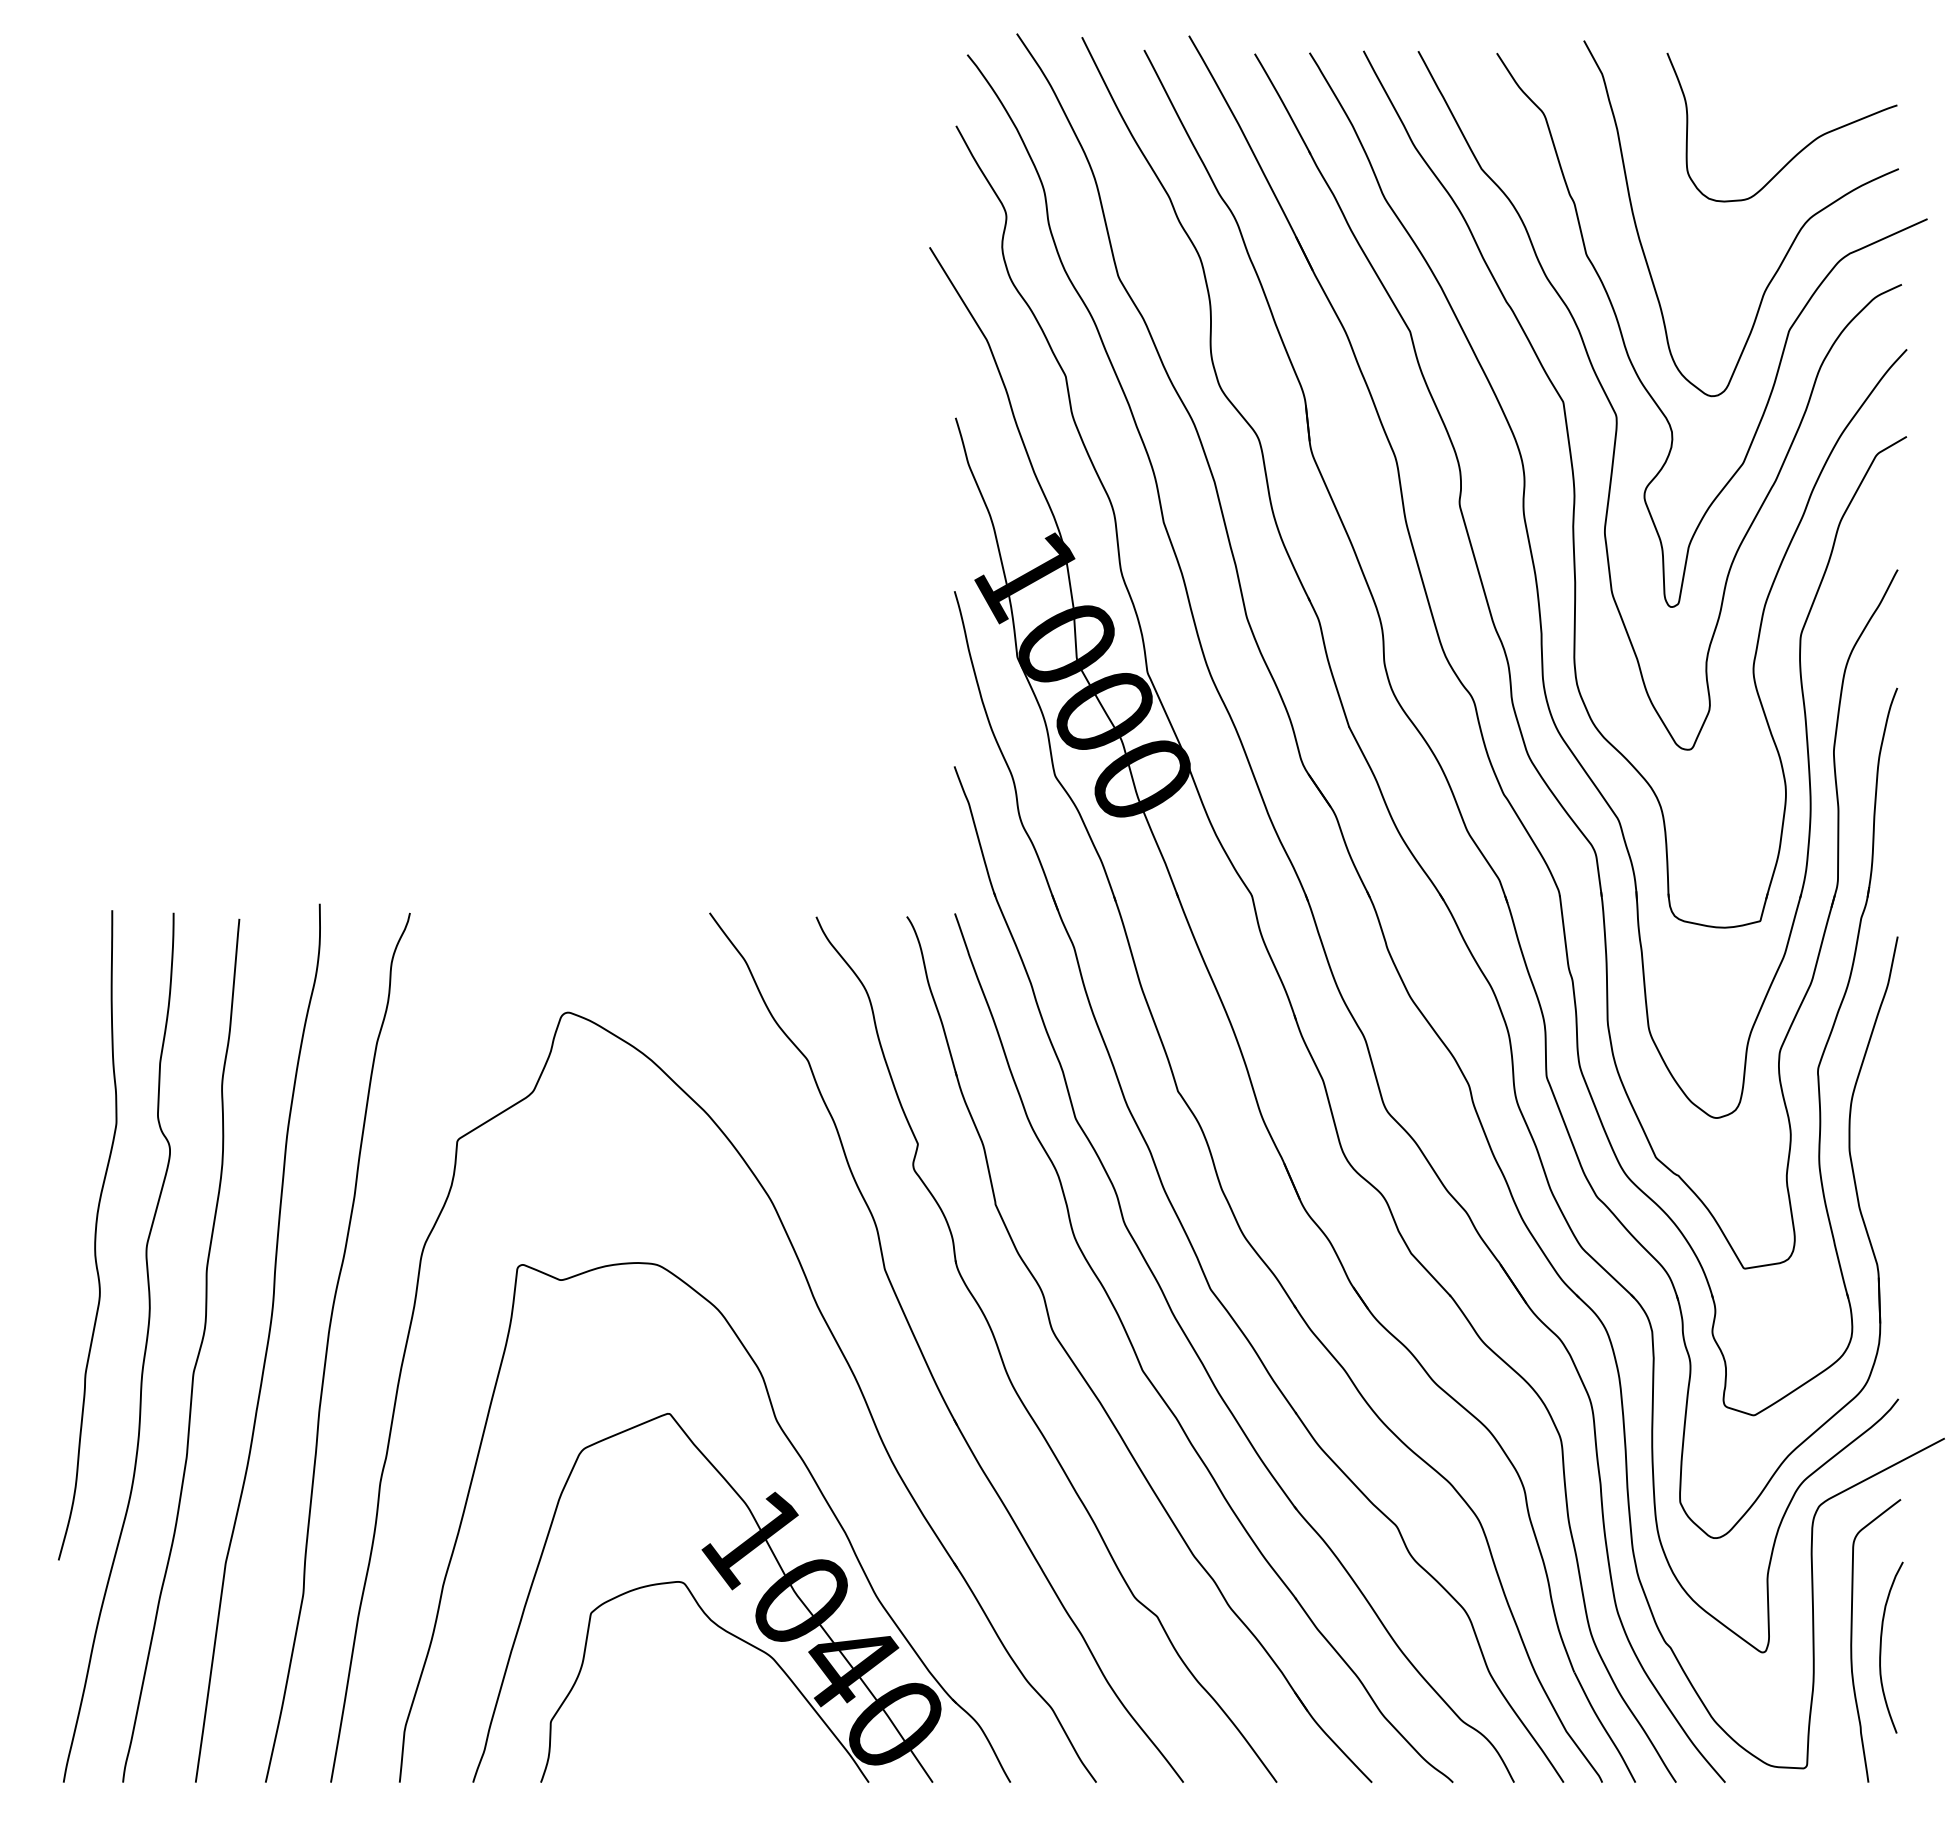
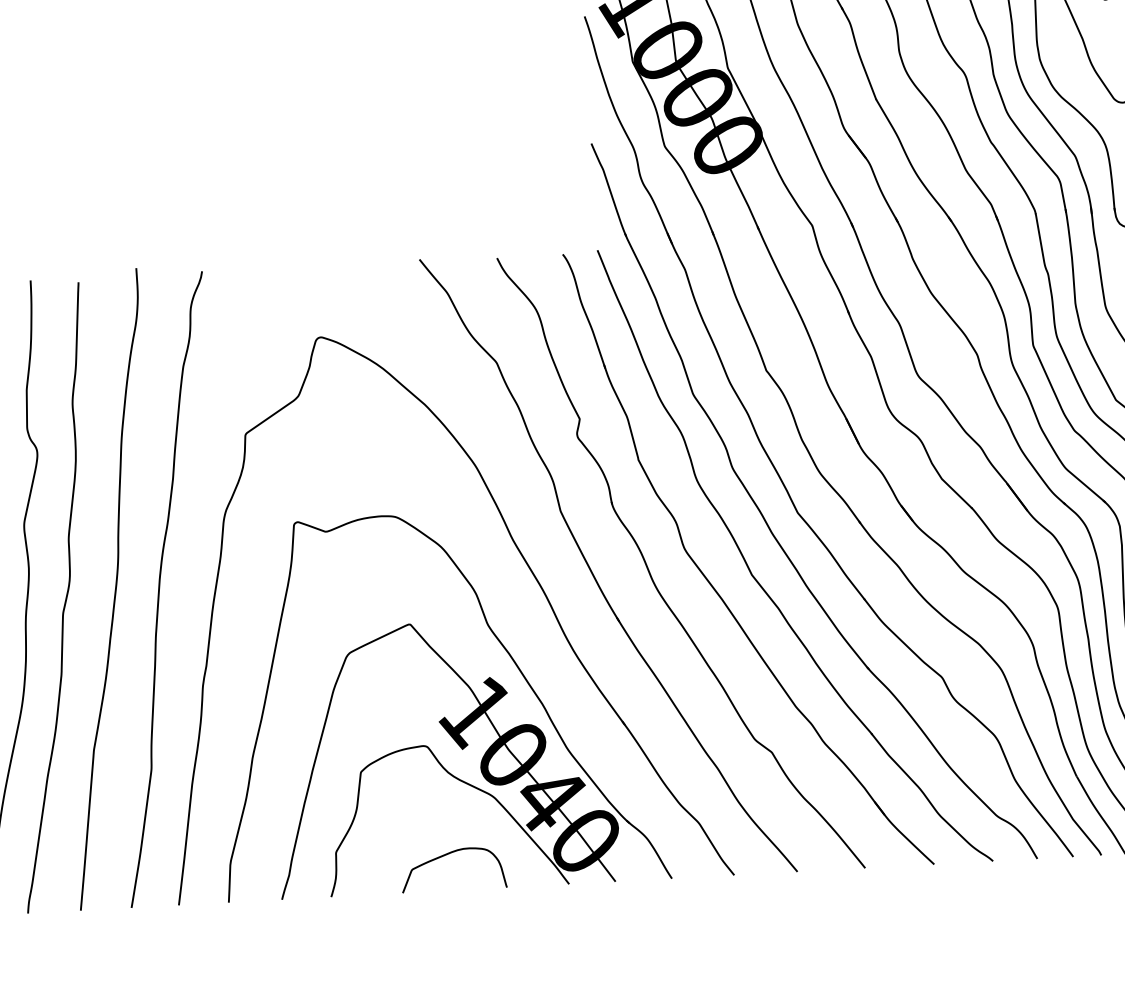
curve: (703, 1733) -> (447, 855), added

